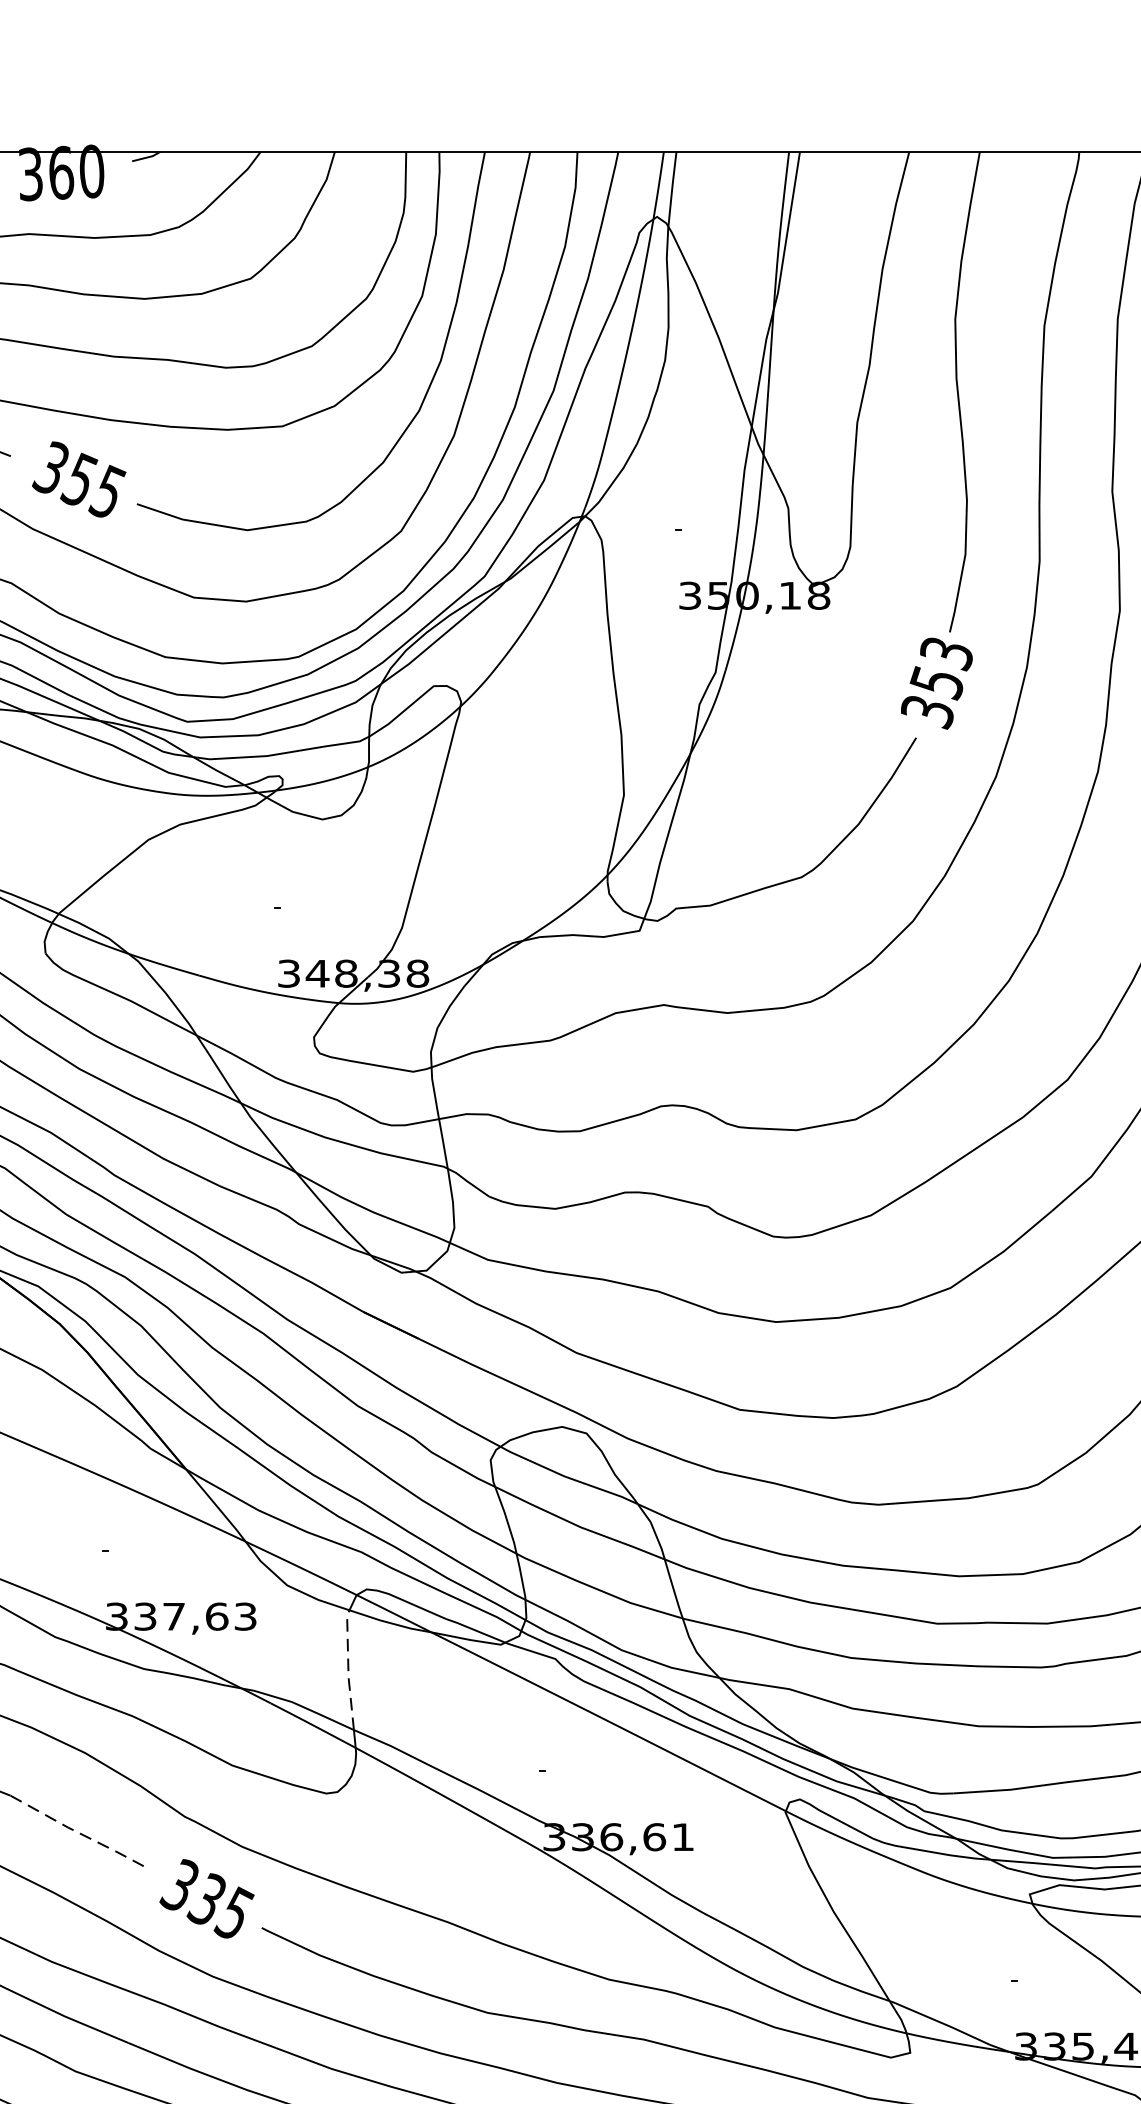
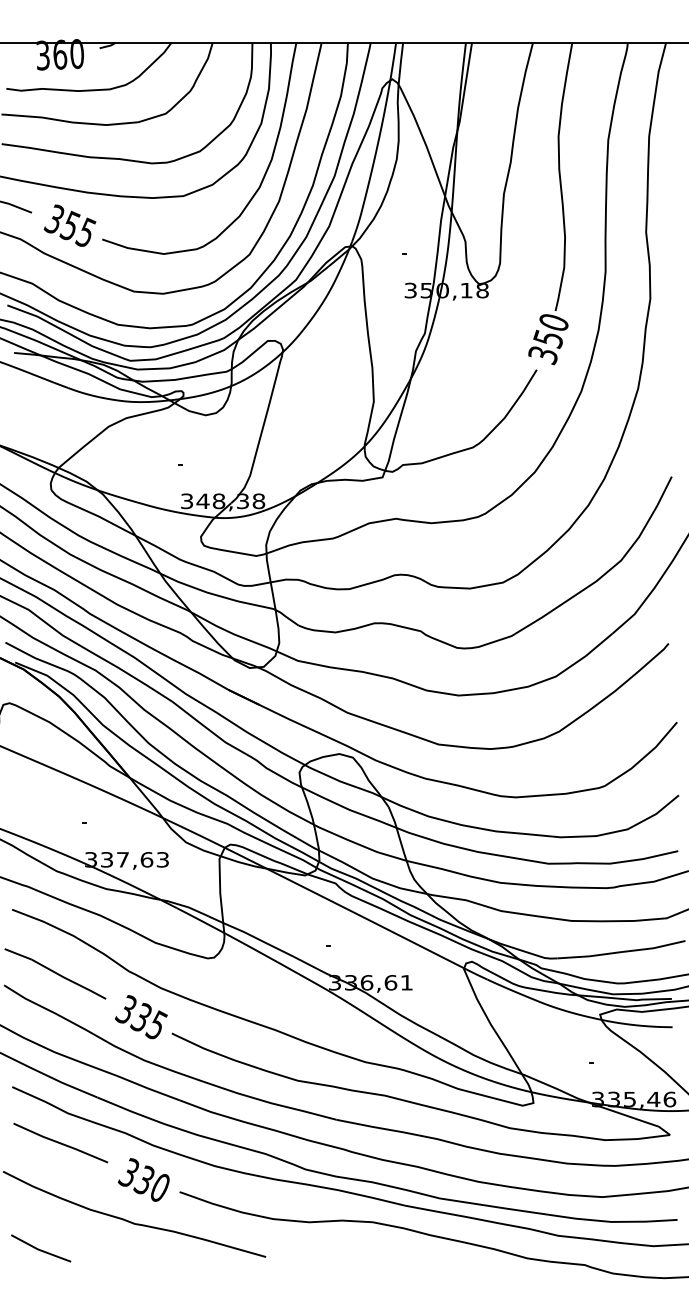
text: (946, 654) -> (553, 323), 353 -> 350
line: (348, 1668) -> (220, 888), dashed -> solid
line: (76, 1831) -> (68, 979), dashed -> solid

